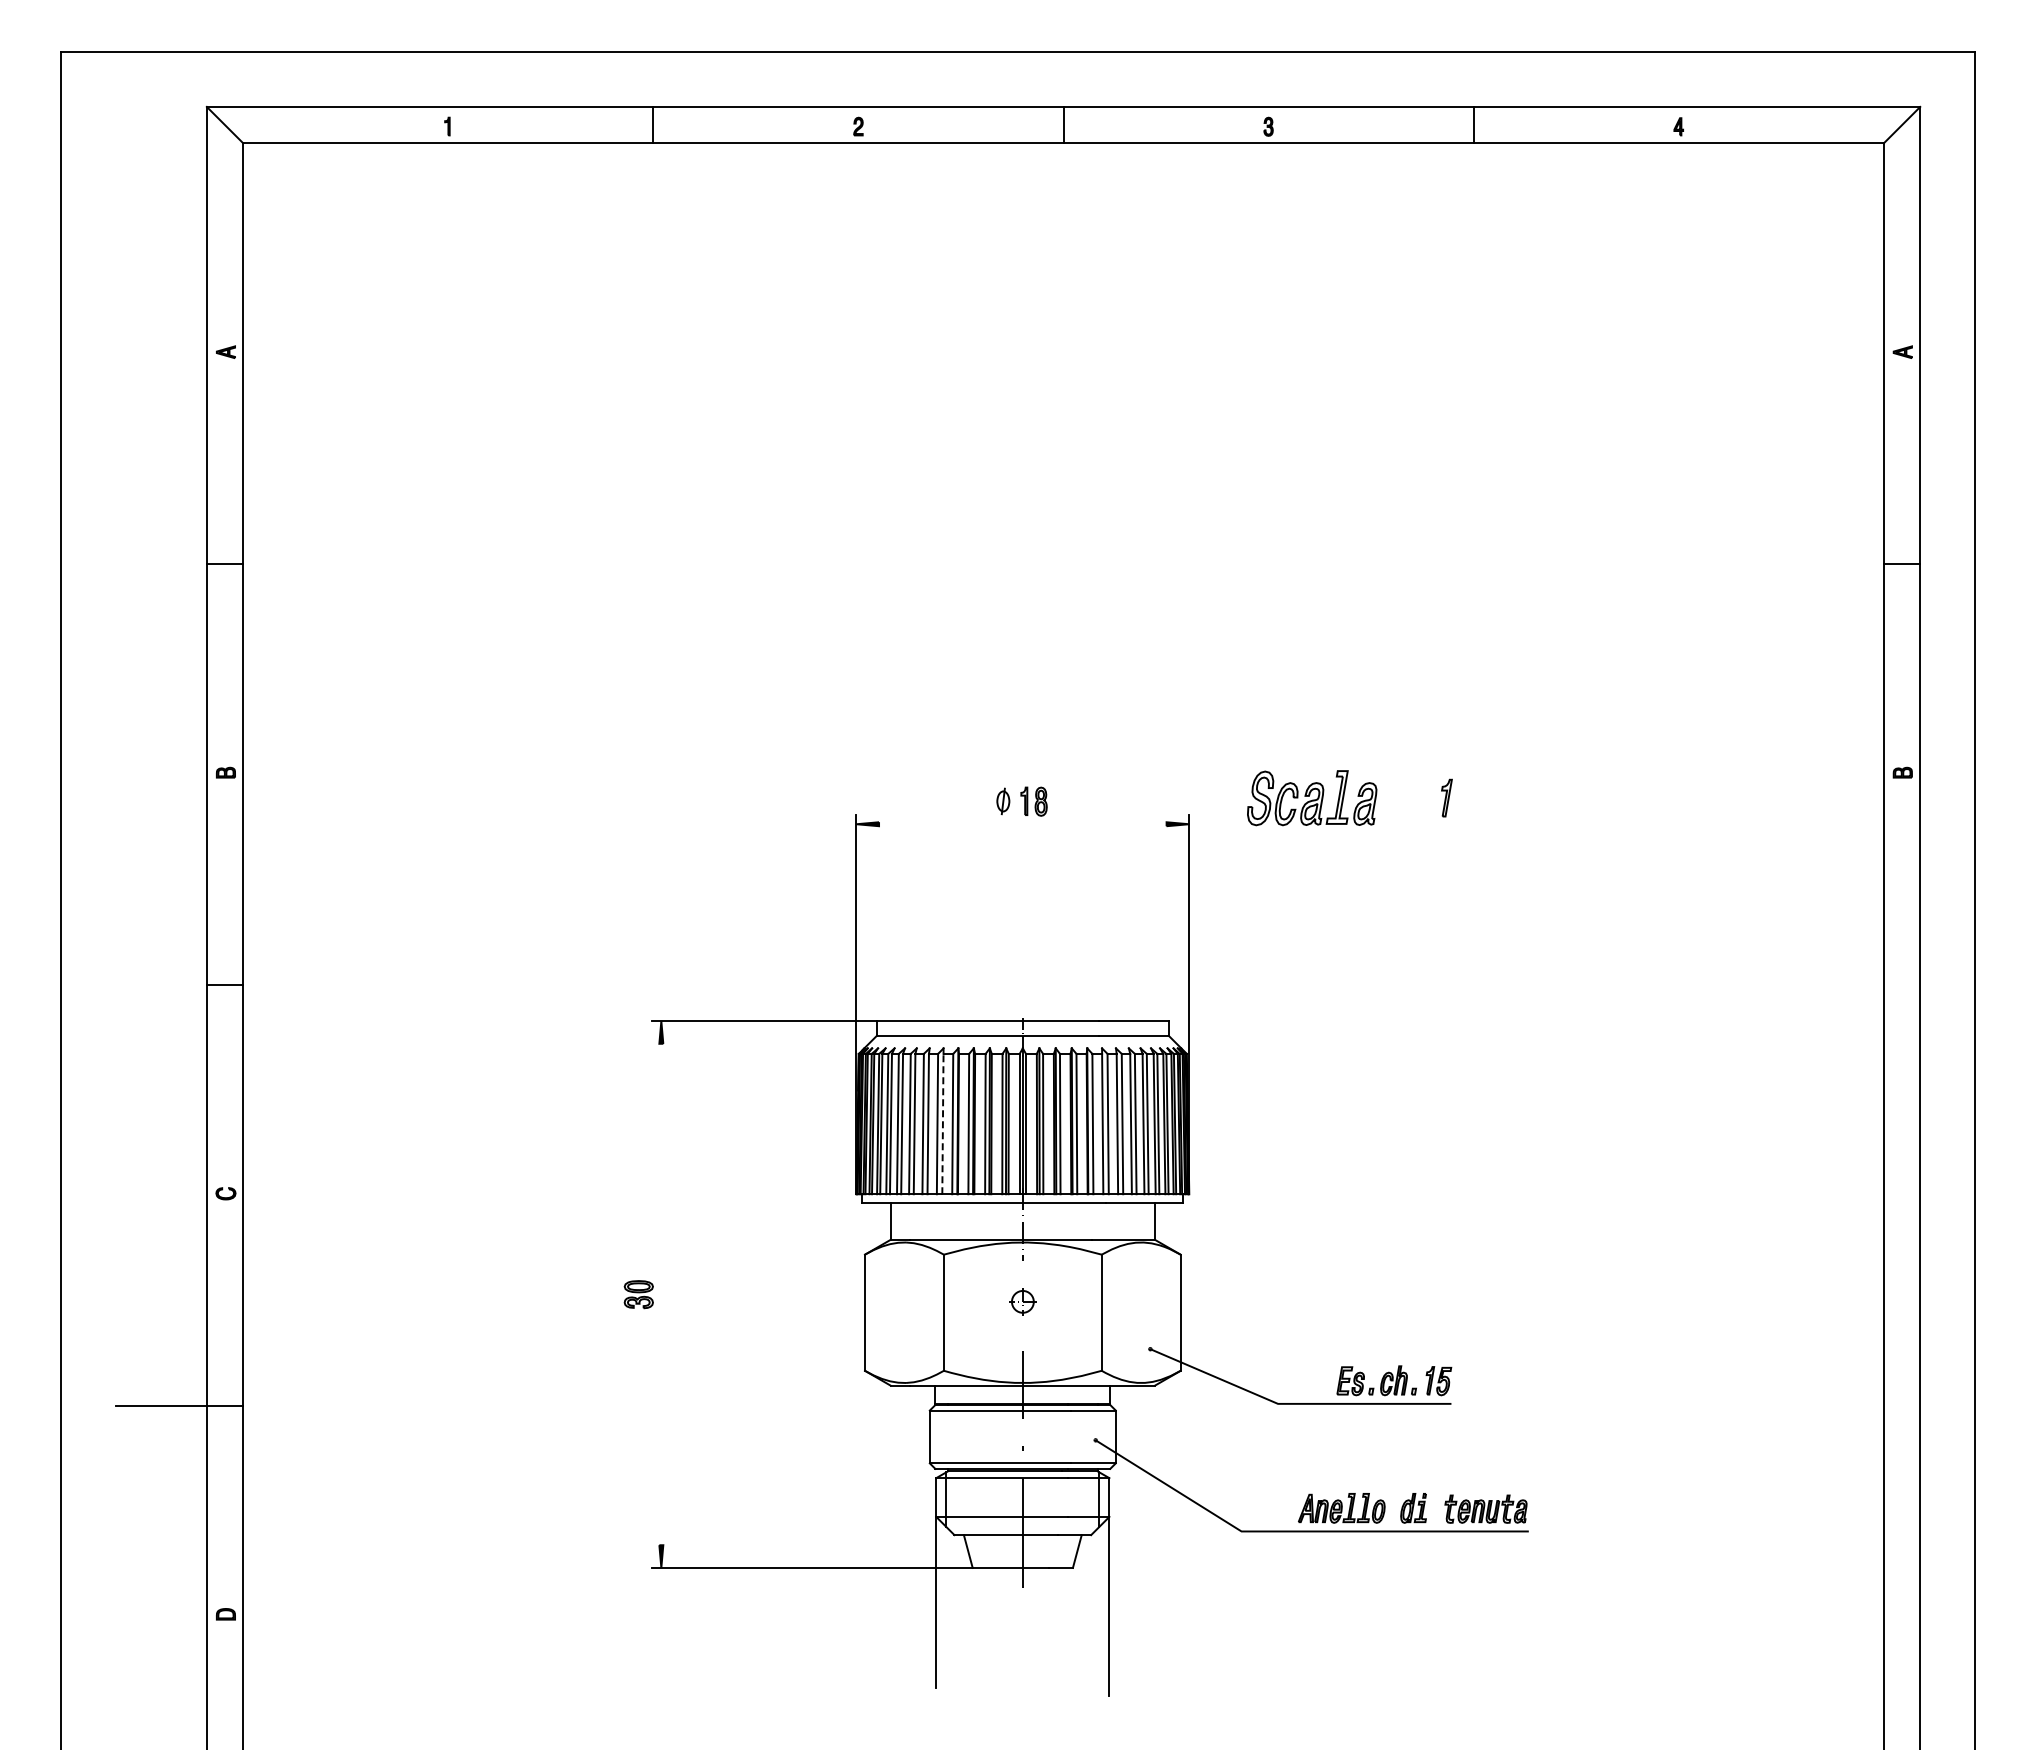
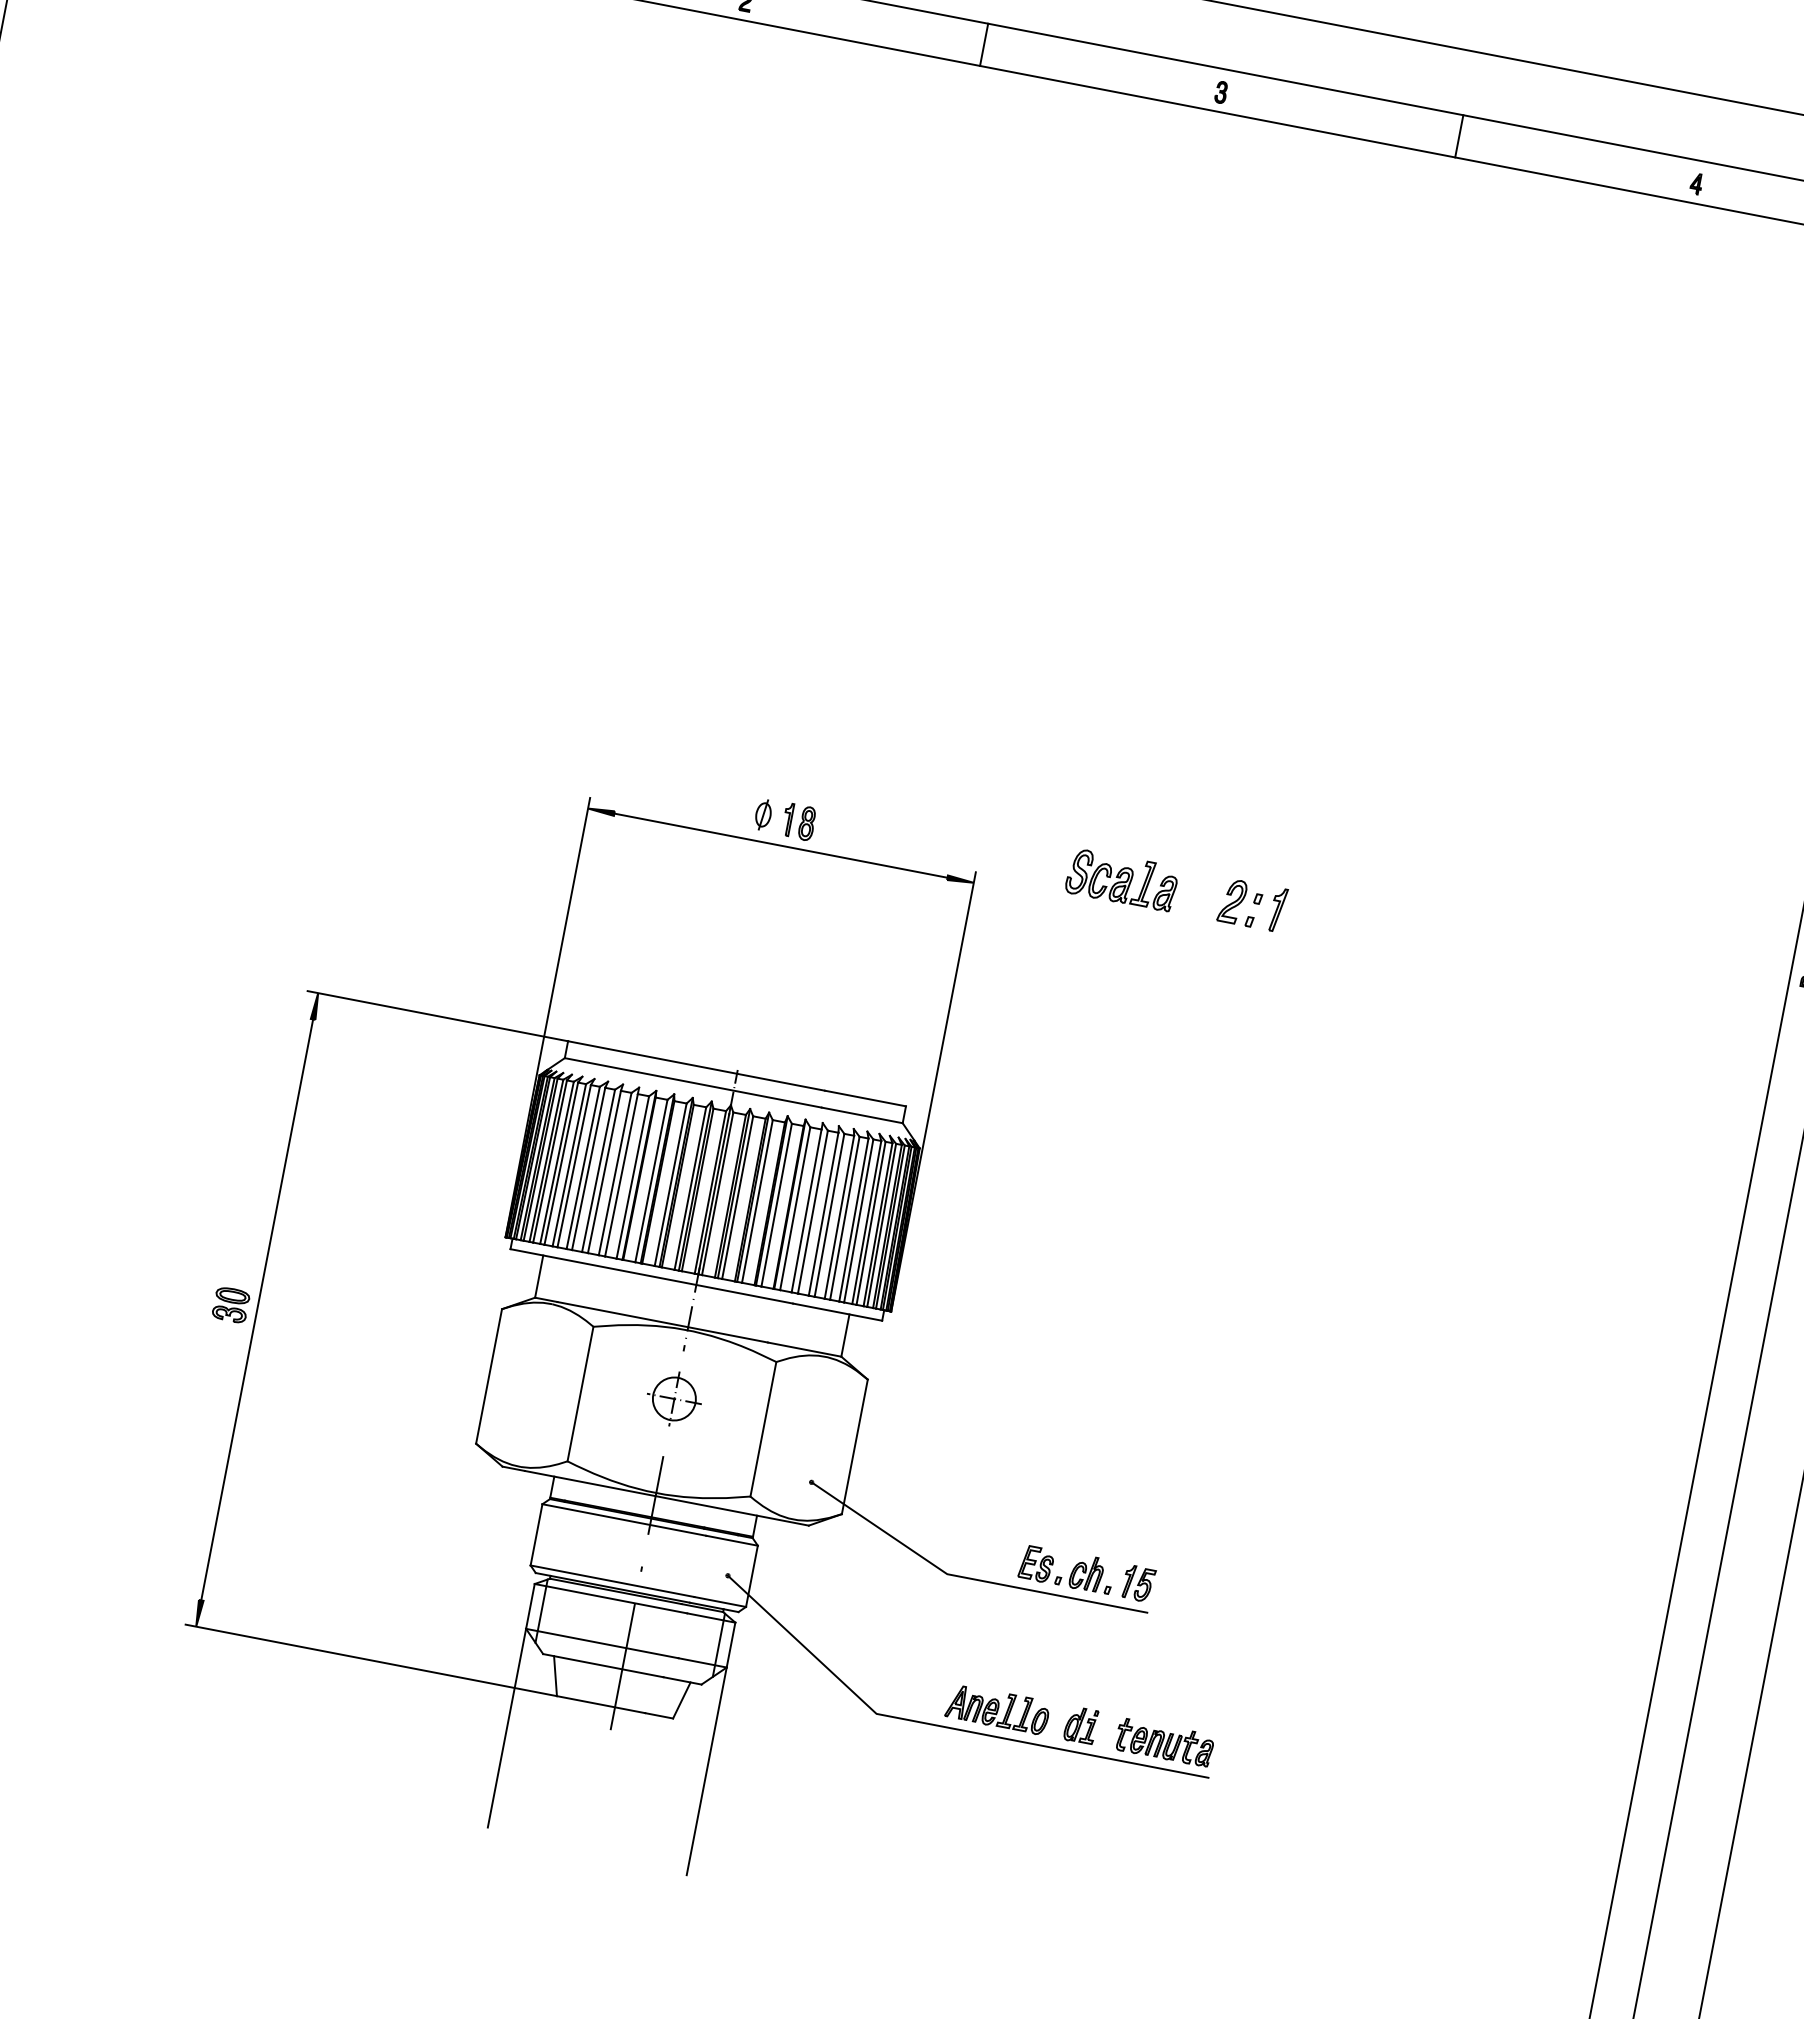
part: (1312, 797) -> (1122, 879), size x0.71
part: (1414, 798) -> (1240, 903), added
line: (1022, 824) -> (780, 845), added
line: (942, 1123) -> (621, 1174), dashed -> solid
line: (661, 1294) -> (257, 1309), added
part: (1022, 1301) -> (674, 1398), size x1.67

